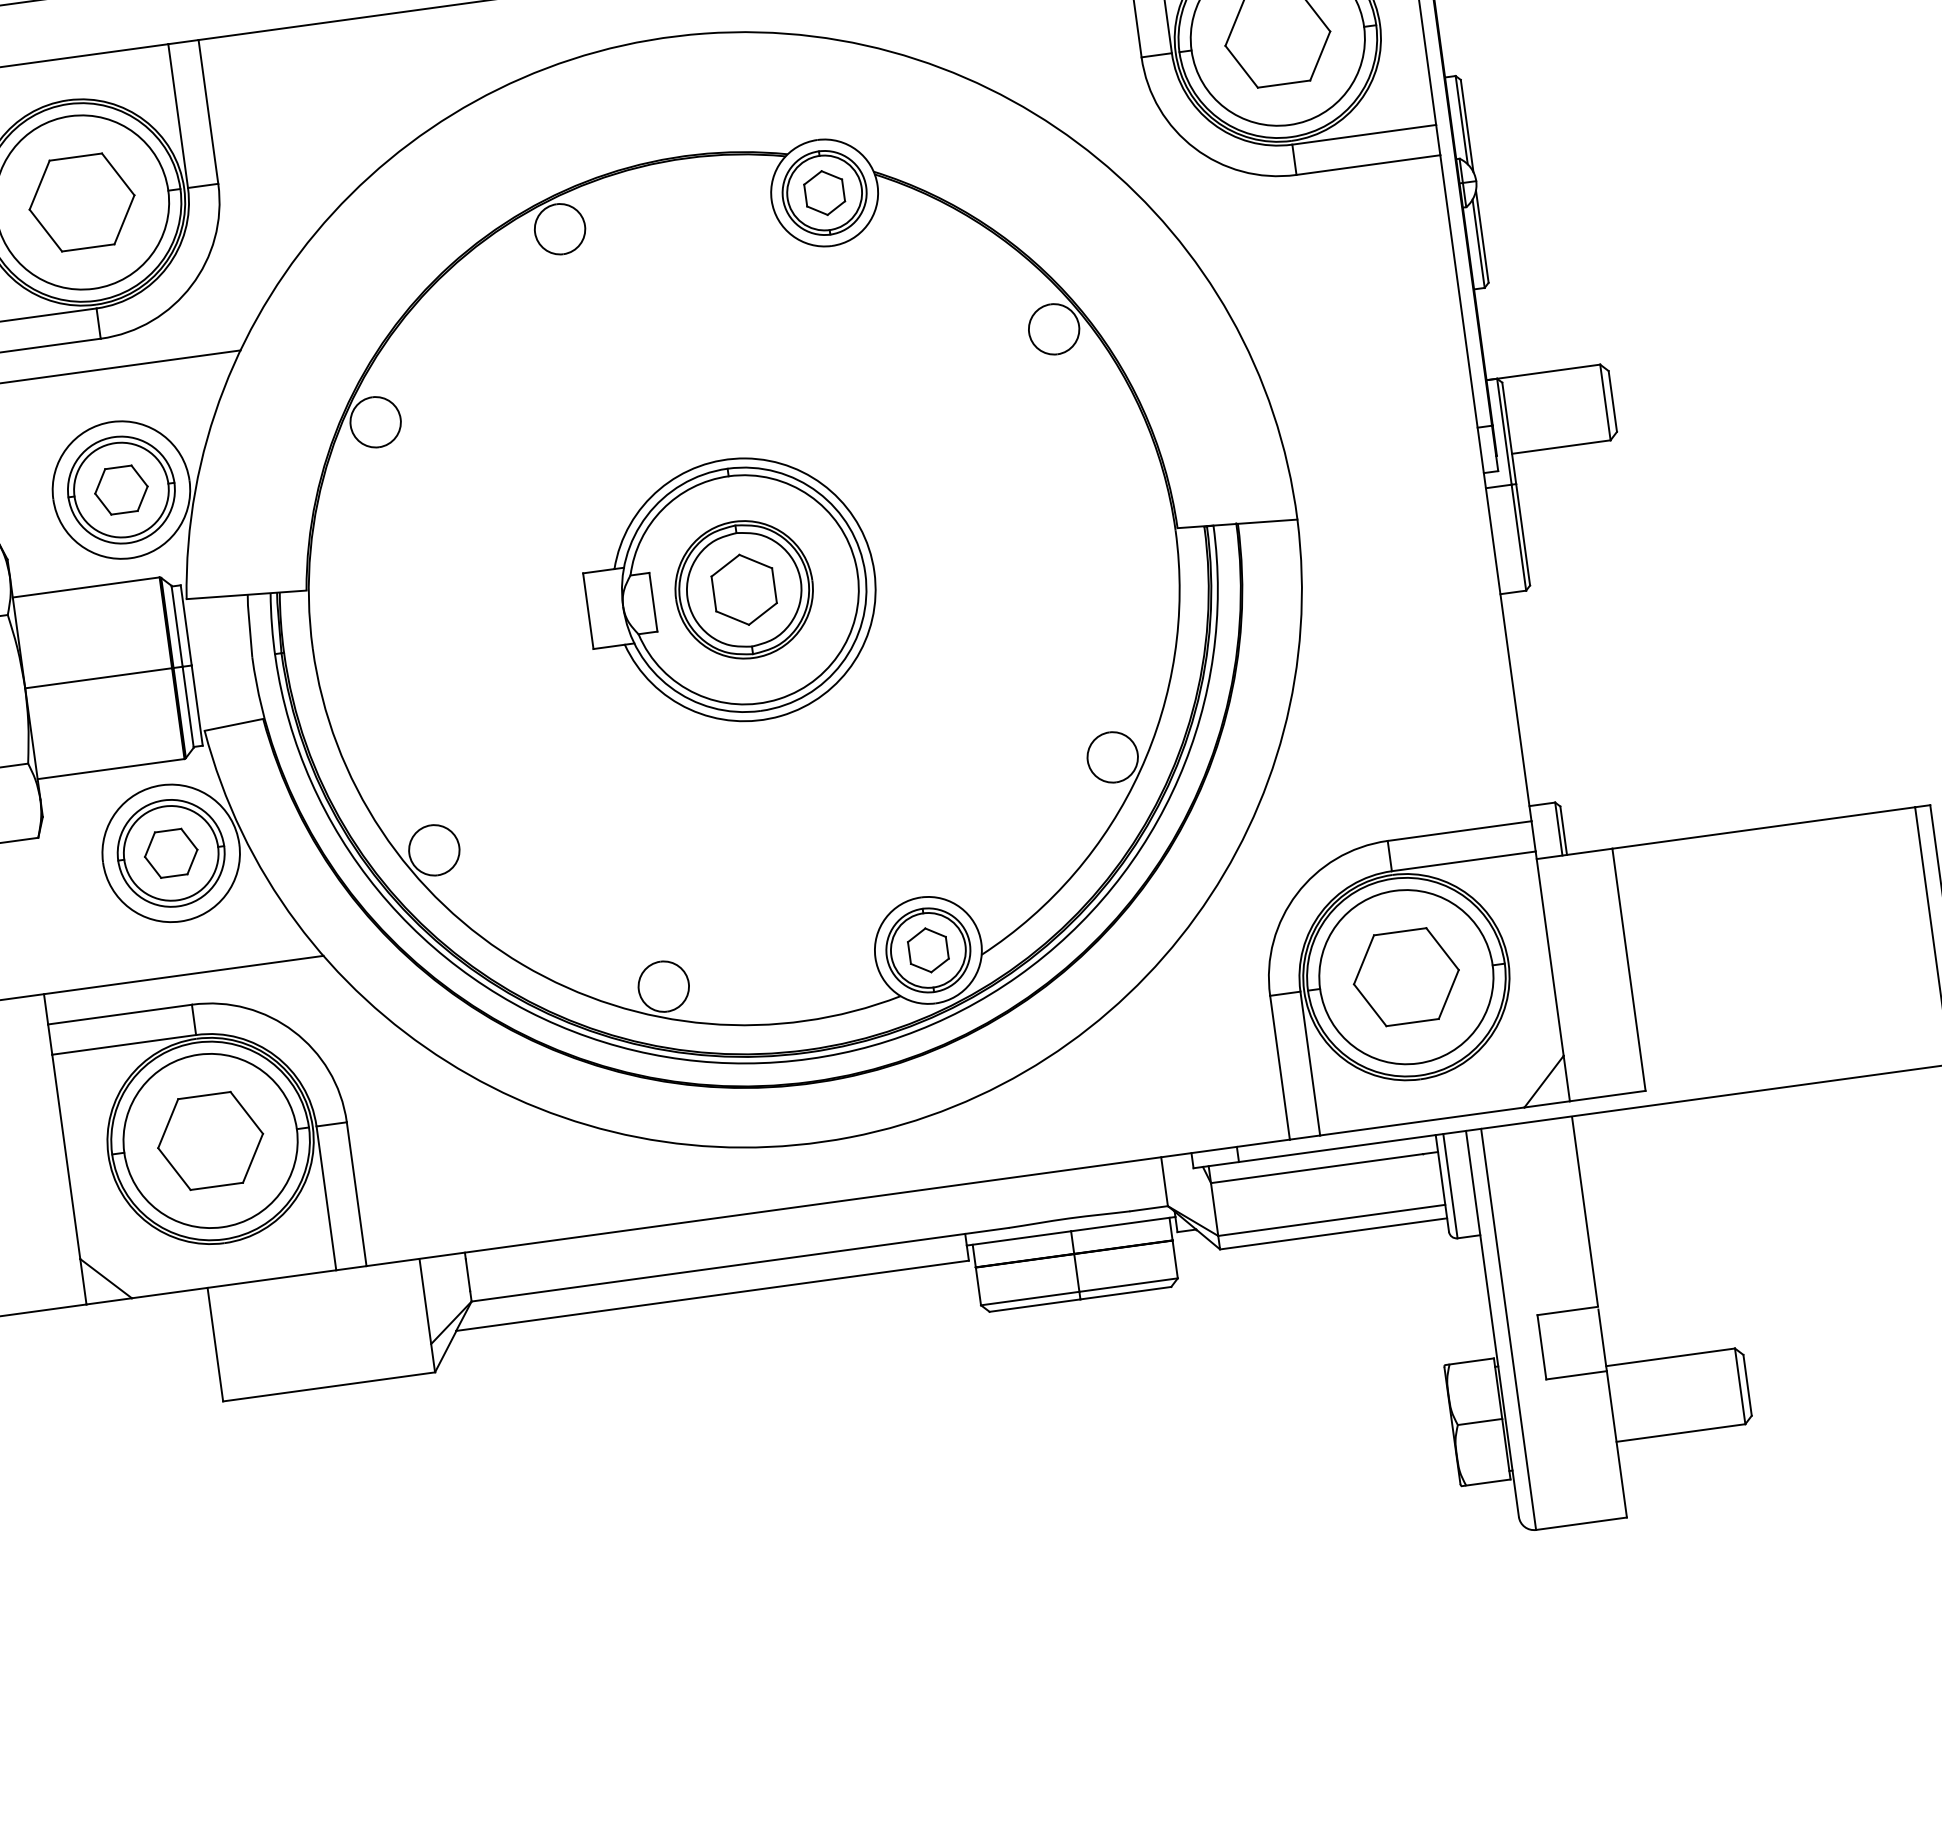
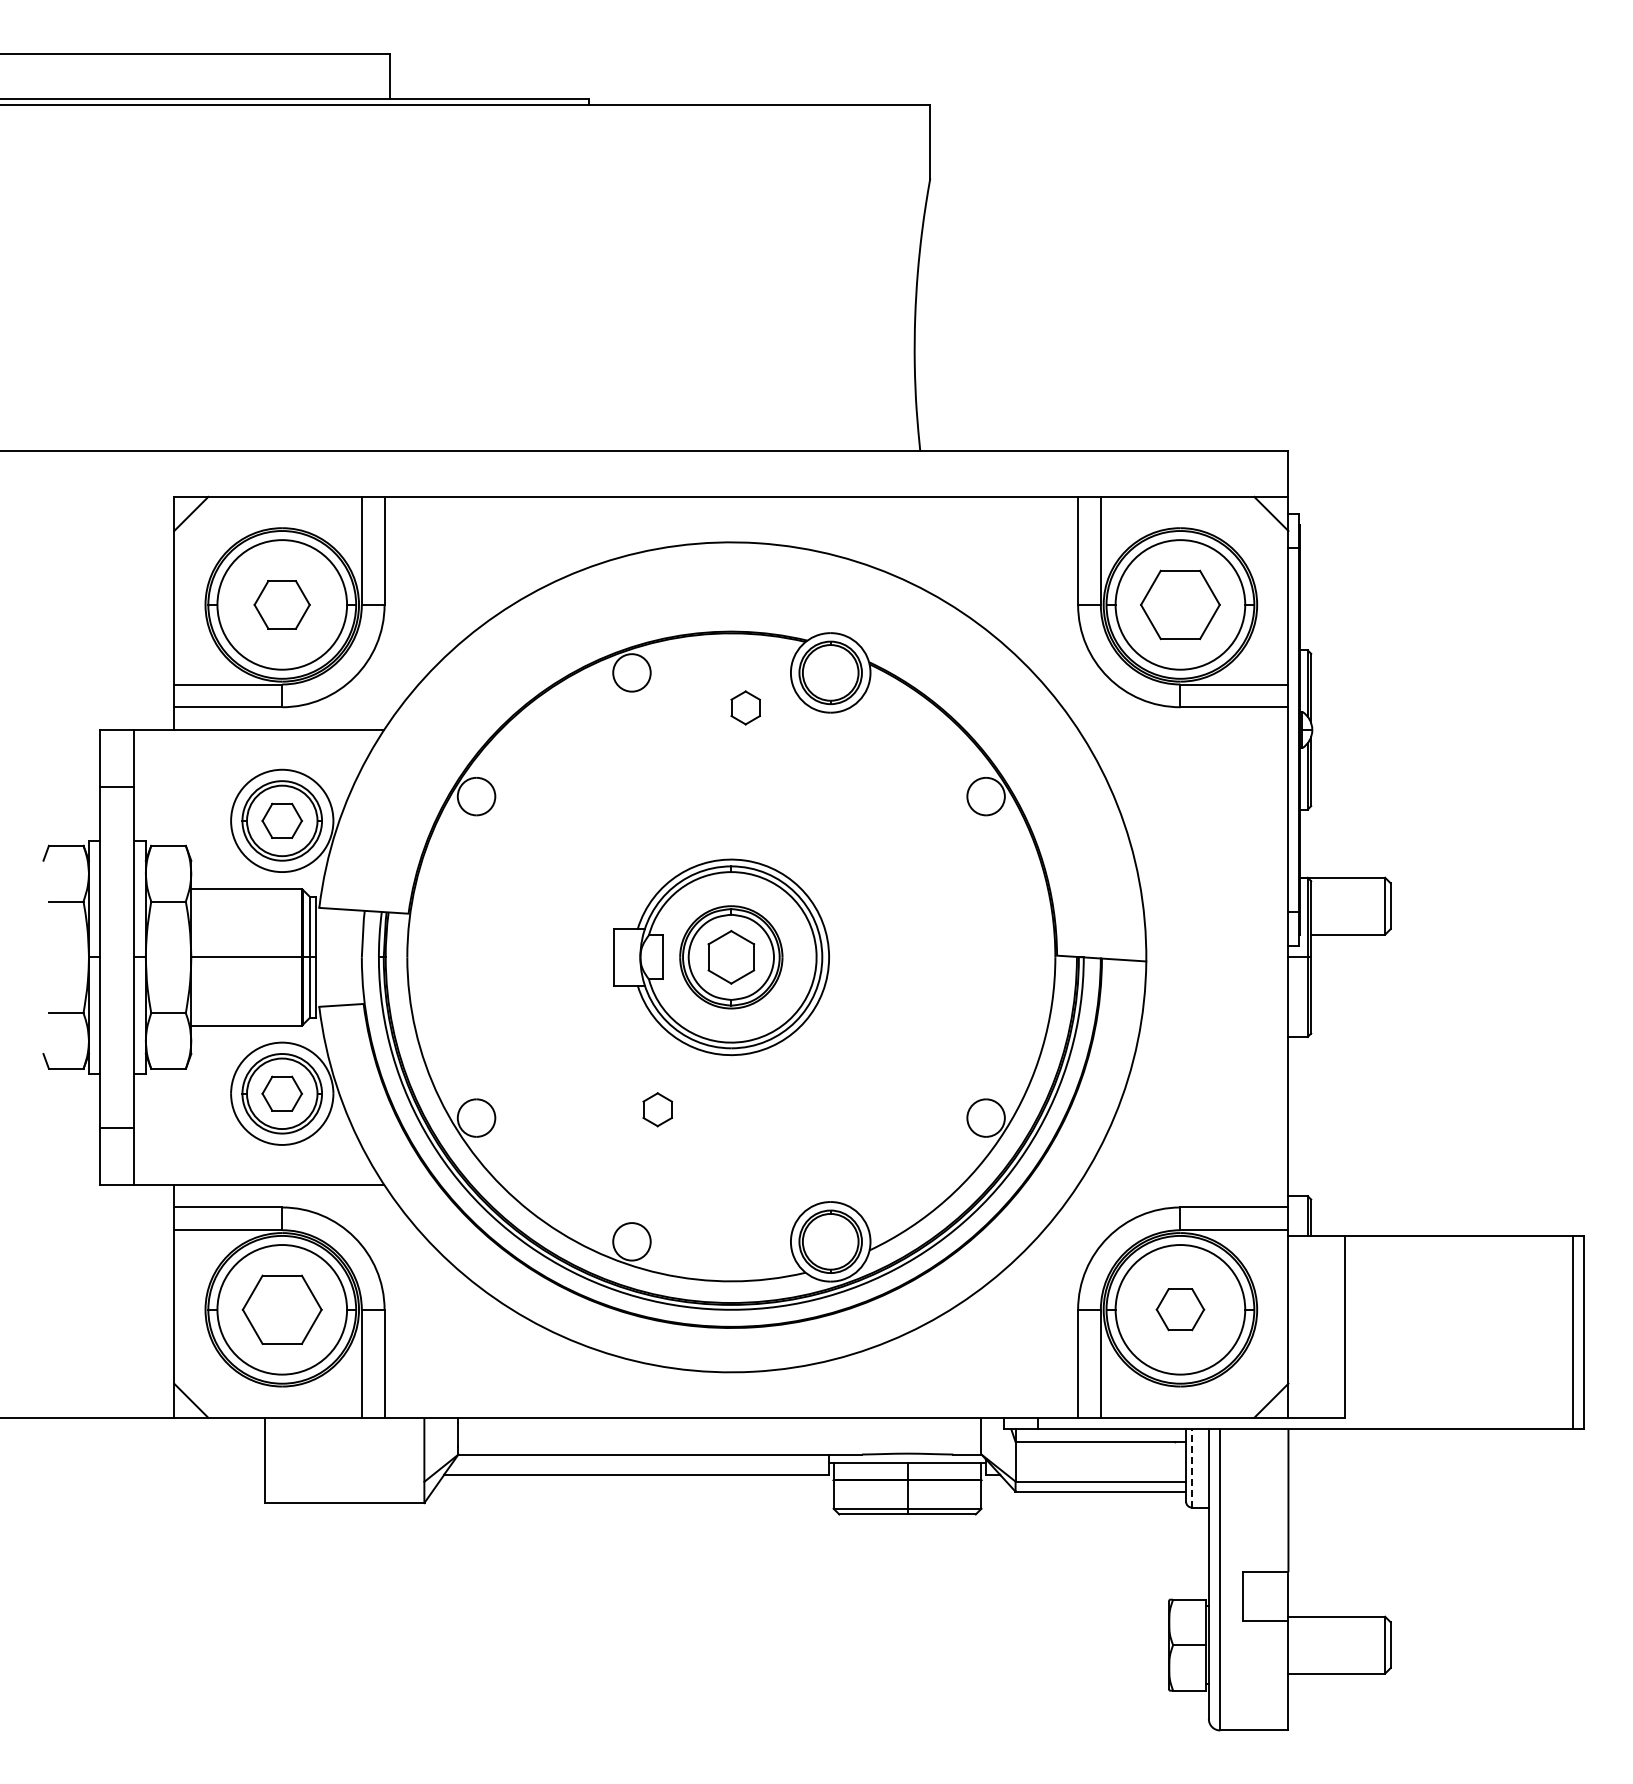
part: (824, 192) -> (745, 707), moved
part: (80, 202) -> (281, 604), size x0.7
part: (928, 950) -> (657, 1109), moved
part: (1406, 976) -> (1180, 1309), size x0.6
line: (1449, 1185) -> (1191, 1467), solid -> dashed

